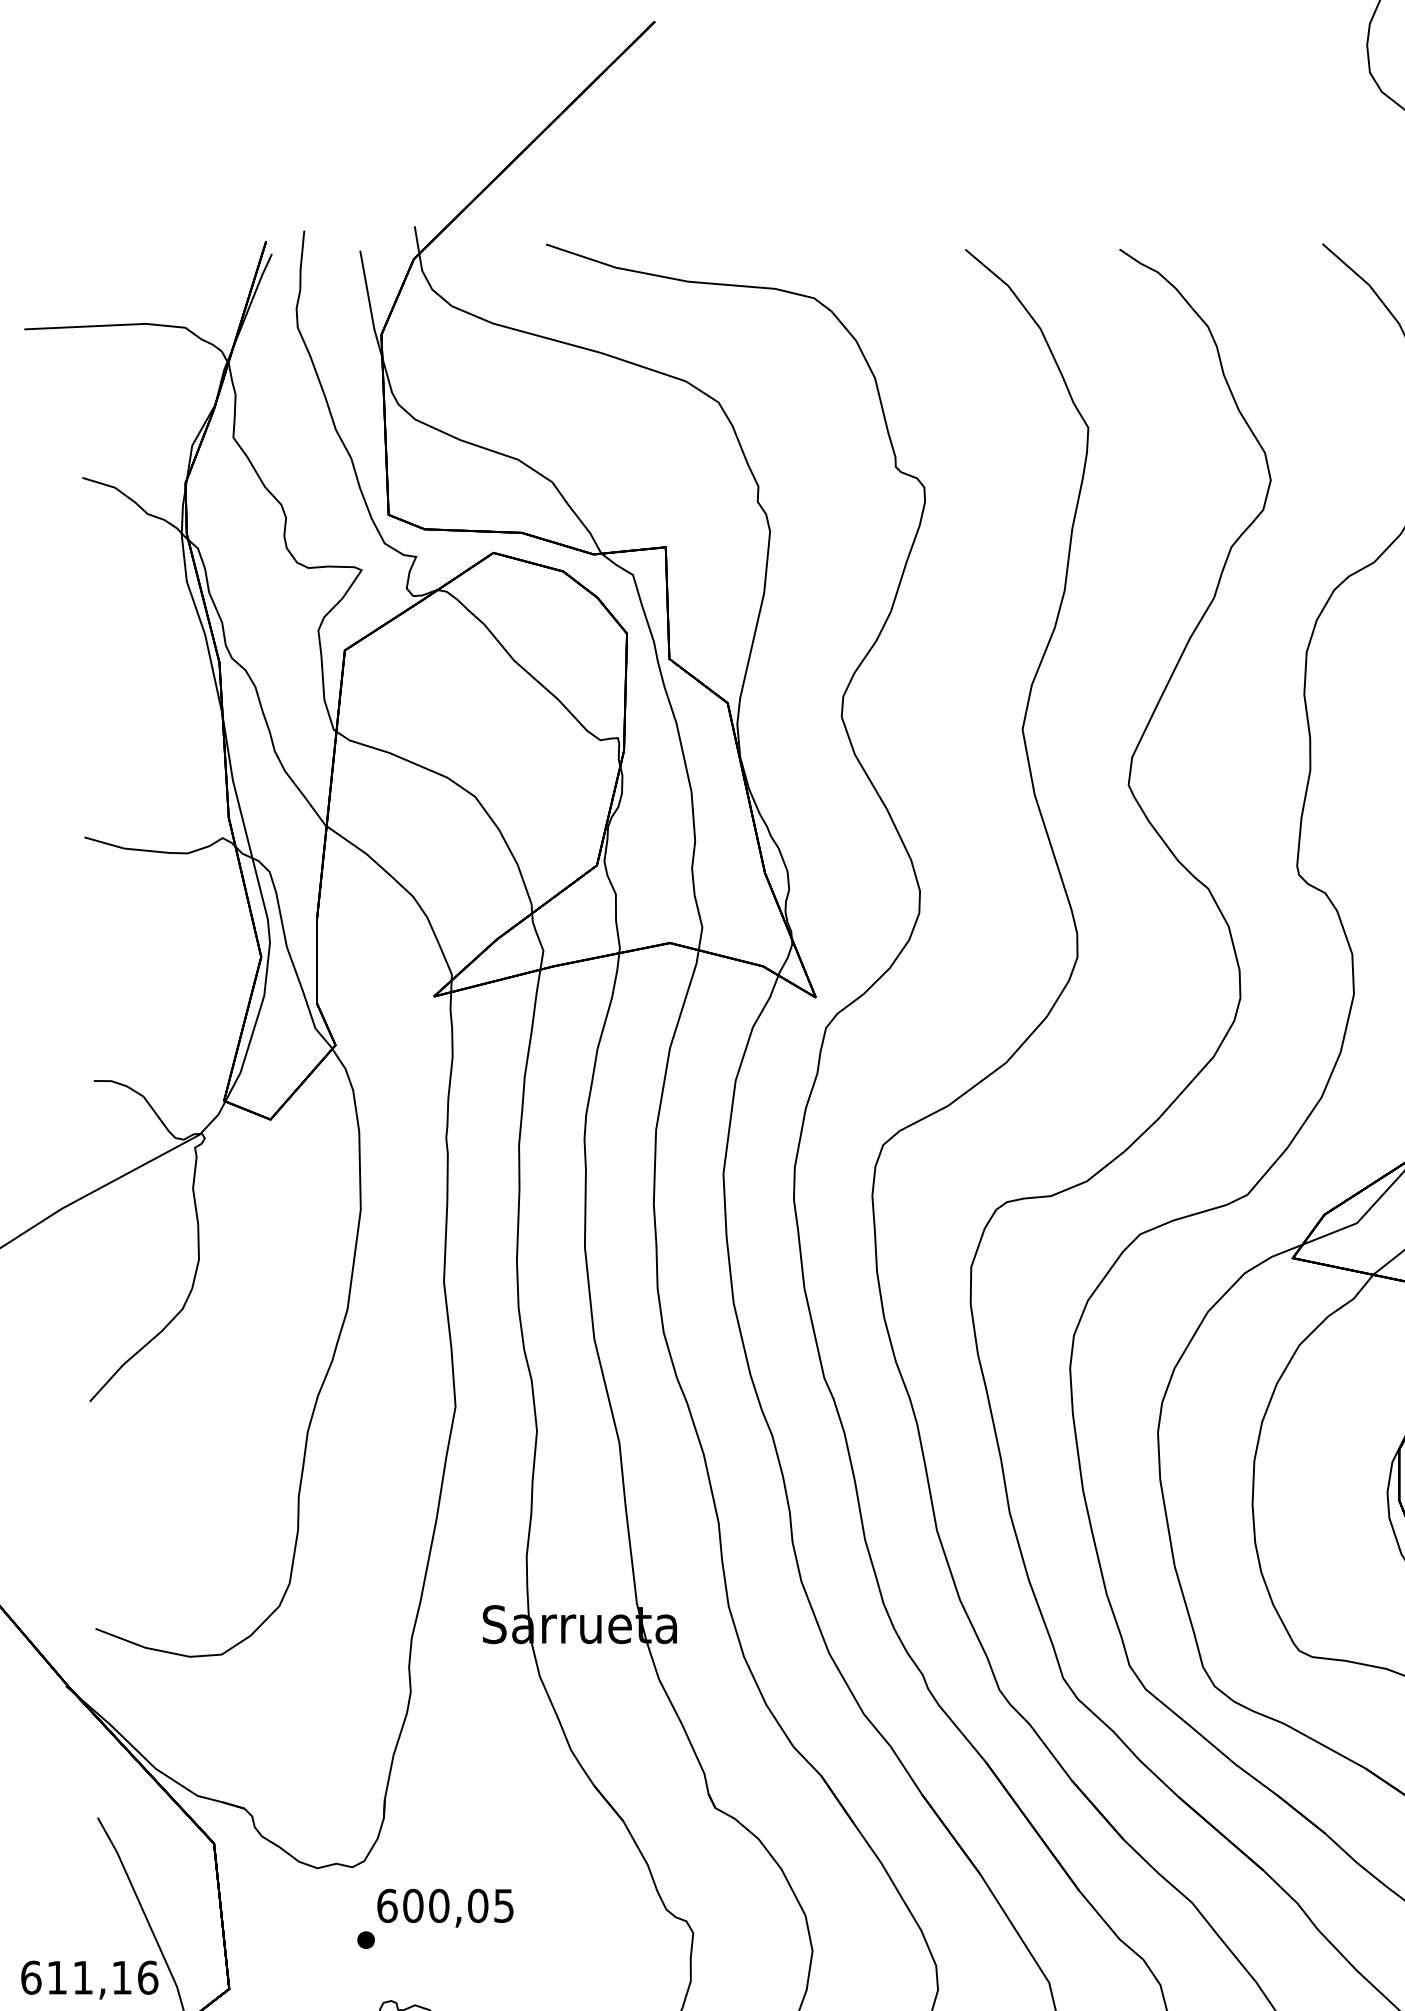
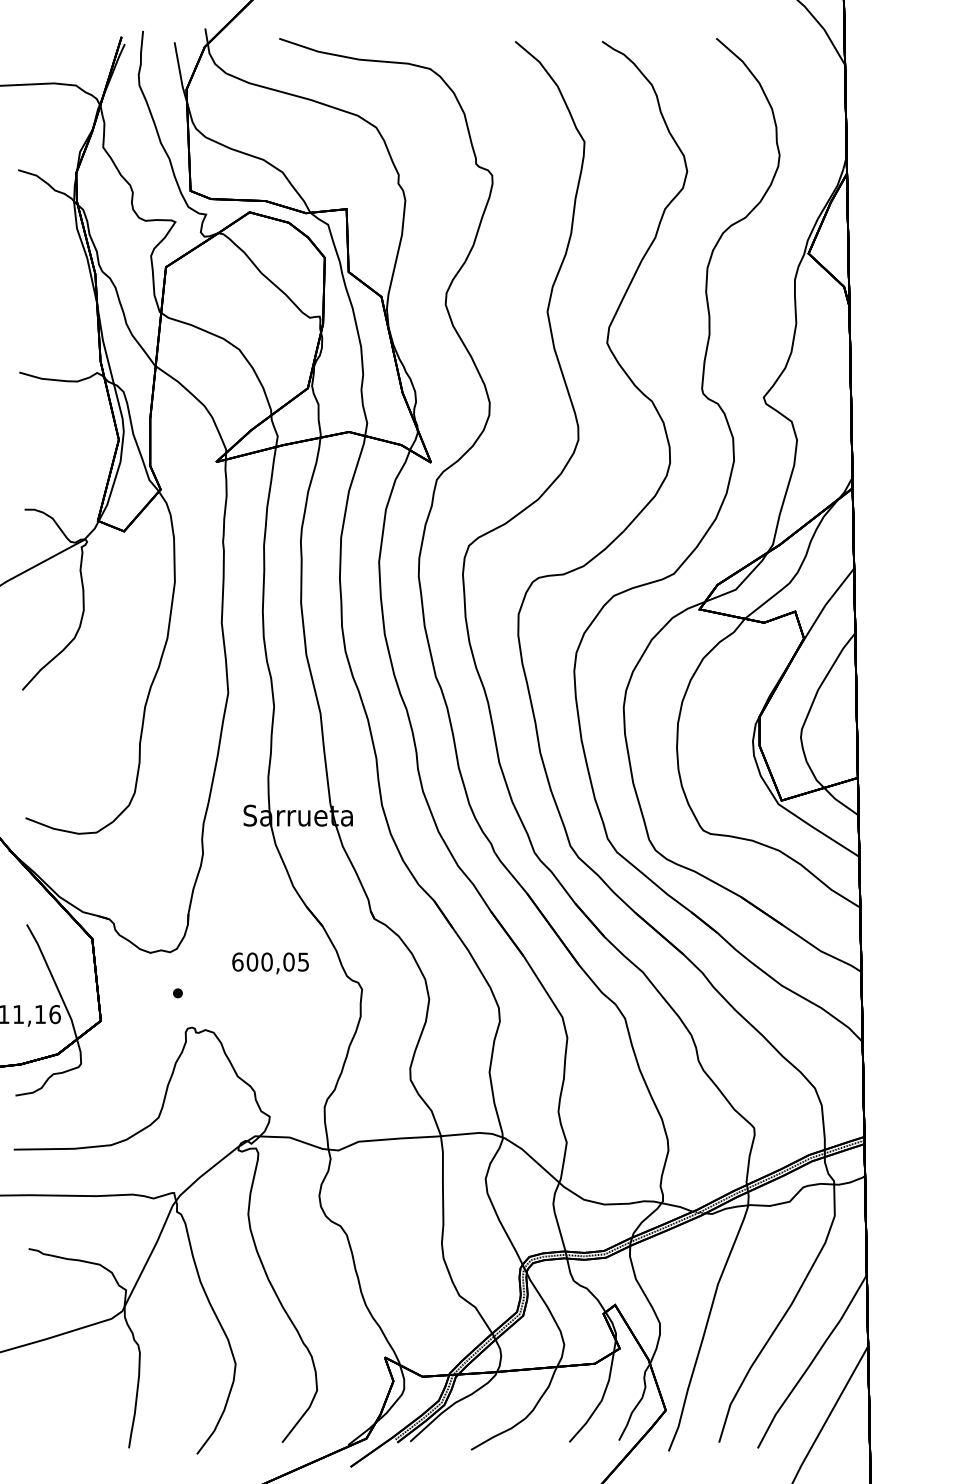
text: (445, 1908) -> (270, 963), moved

